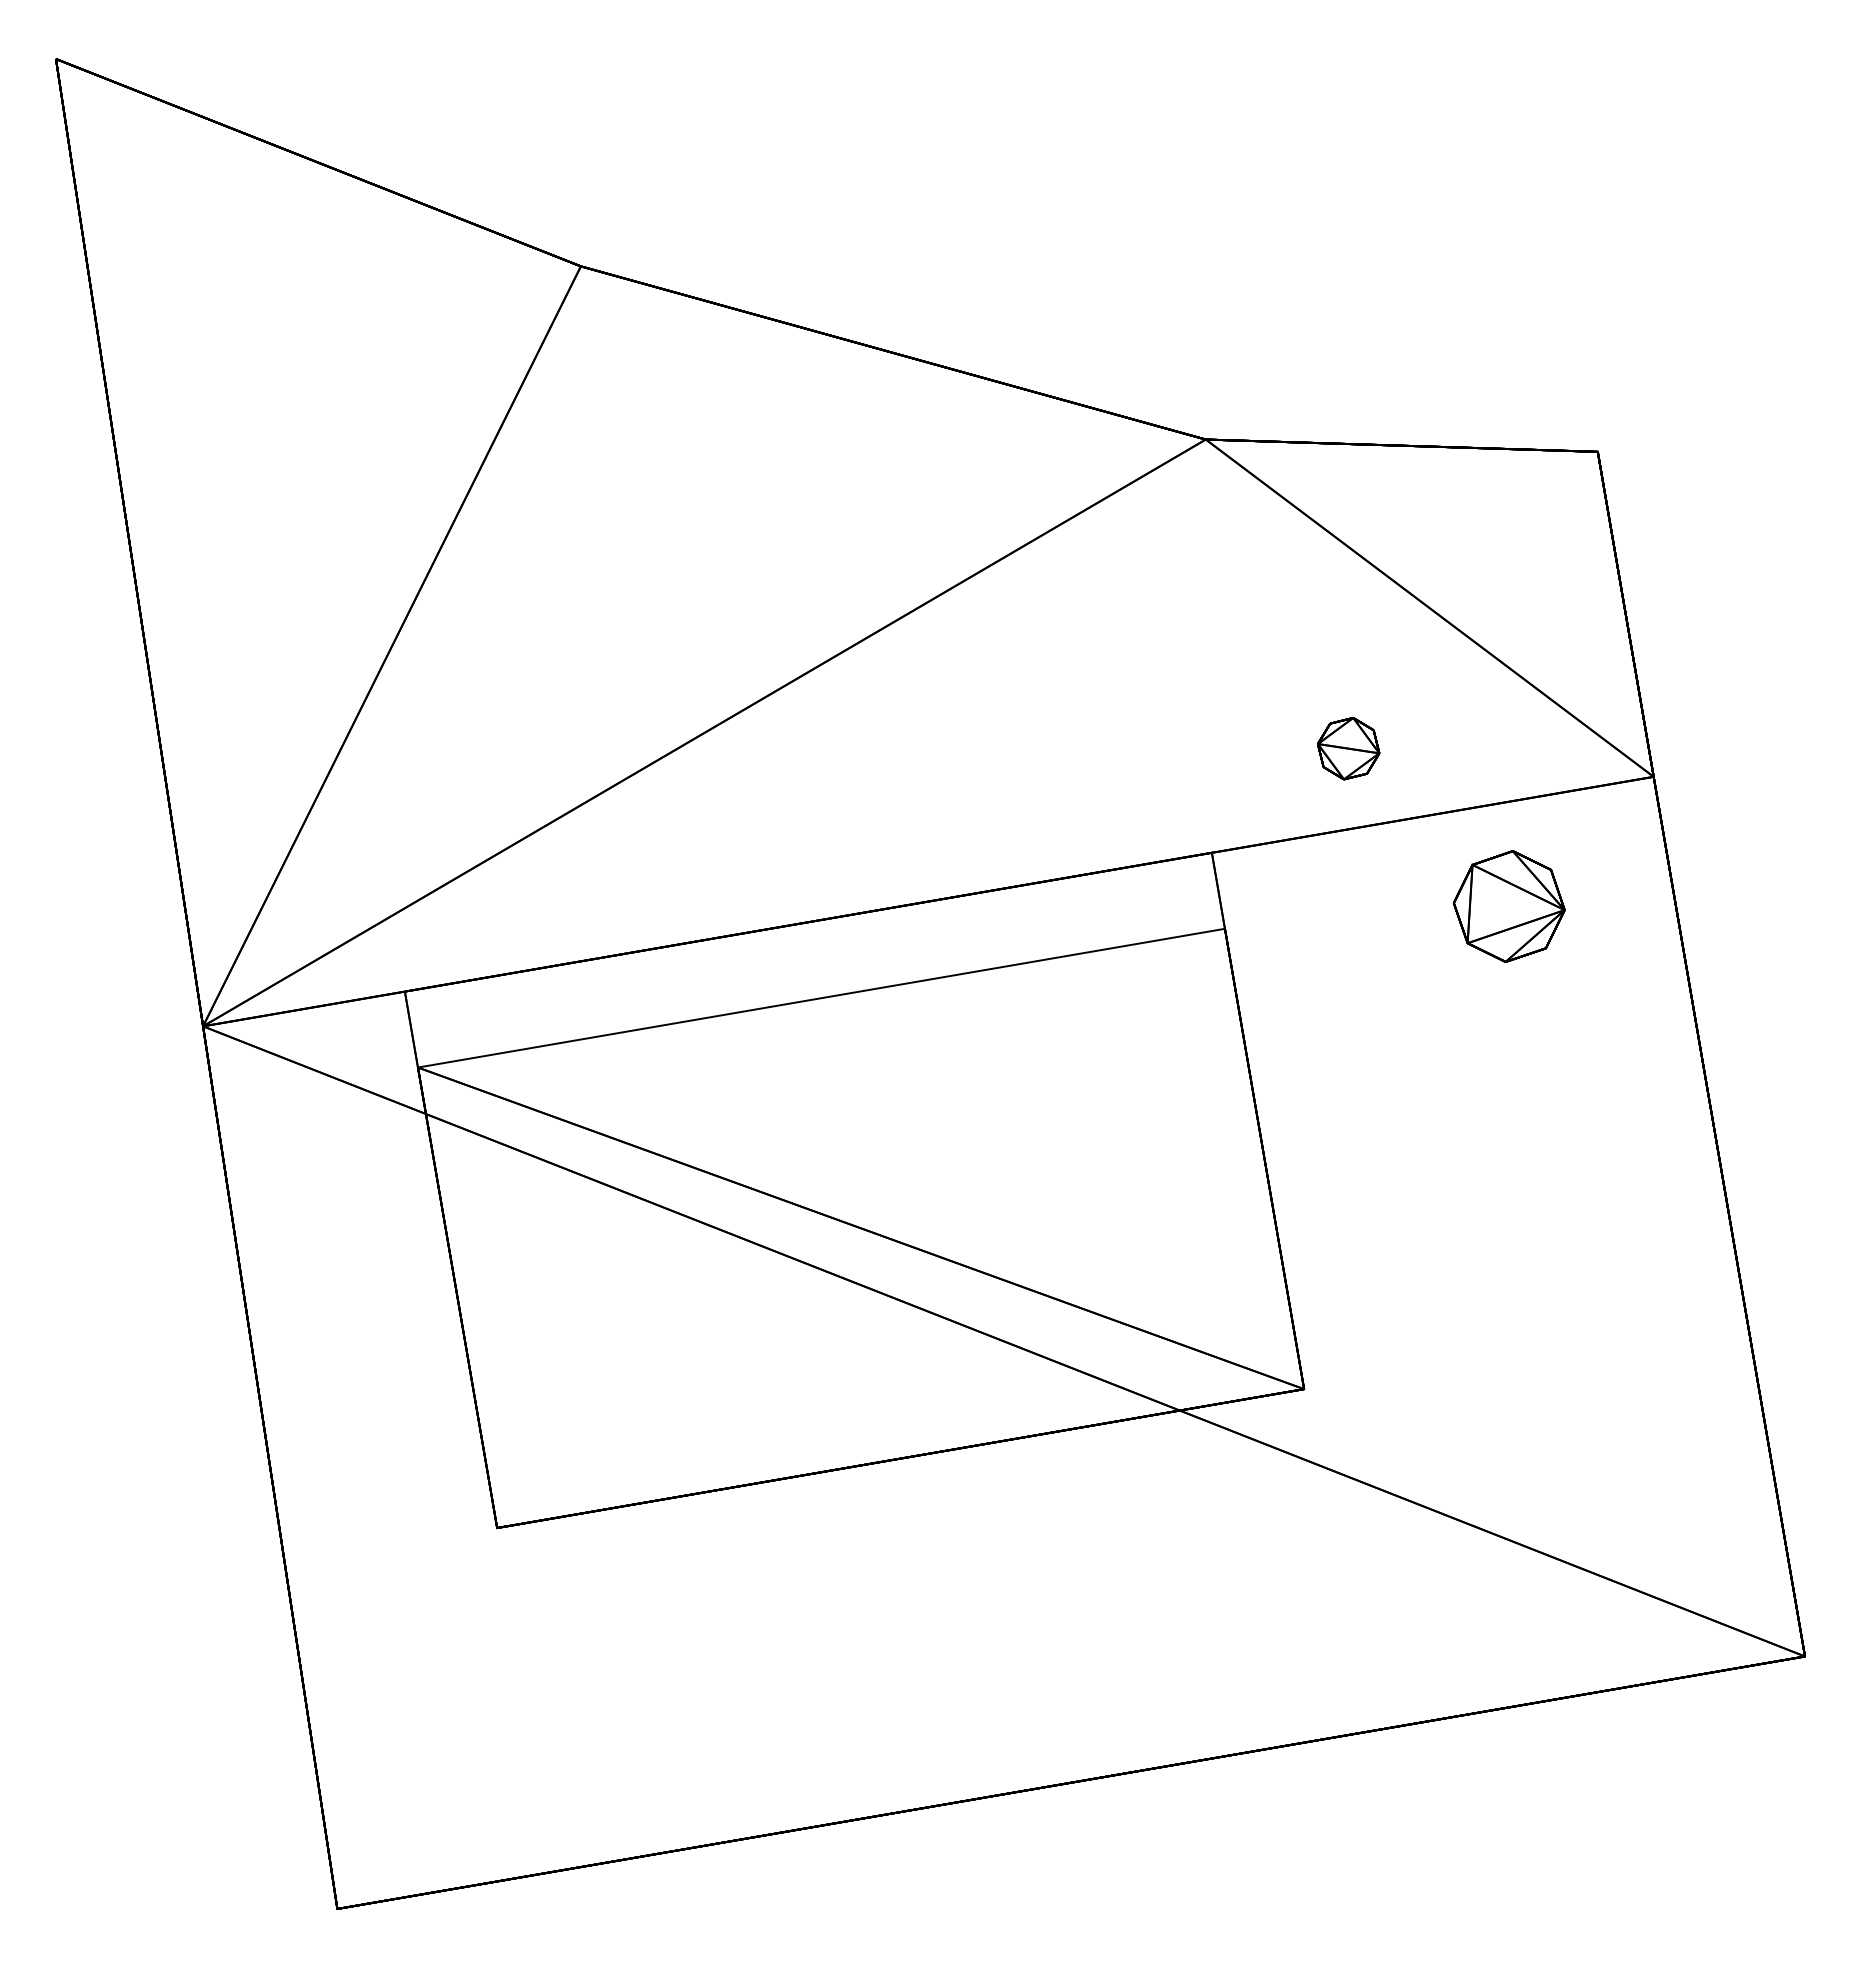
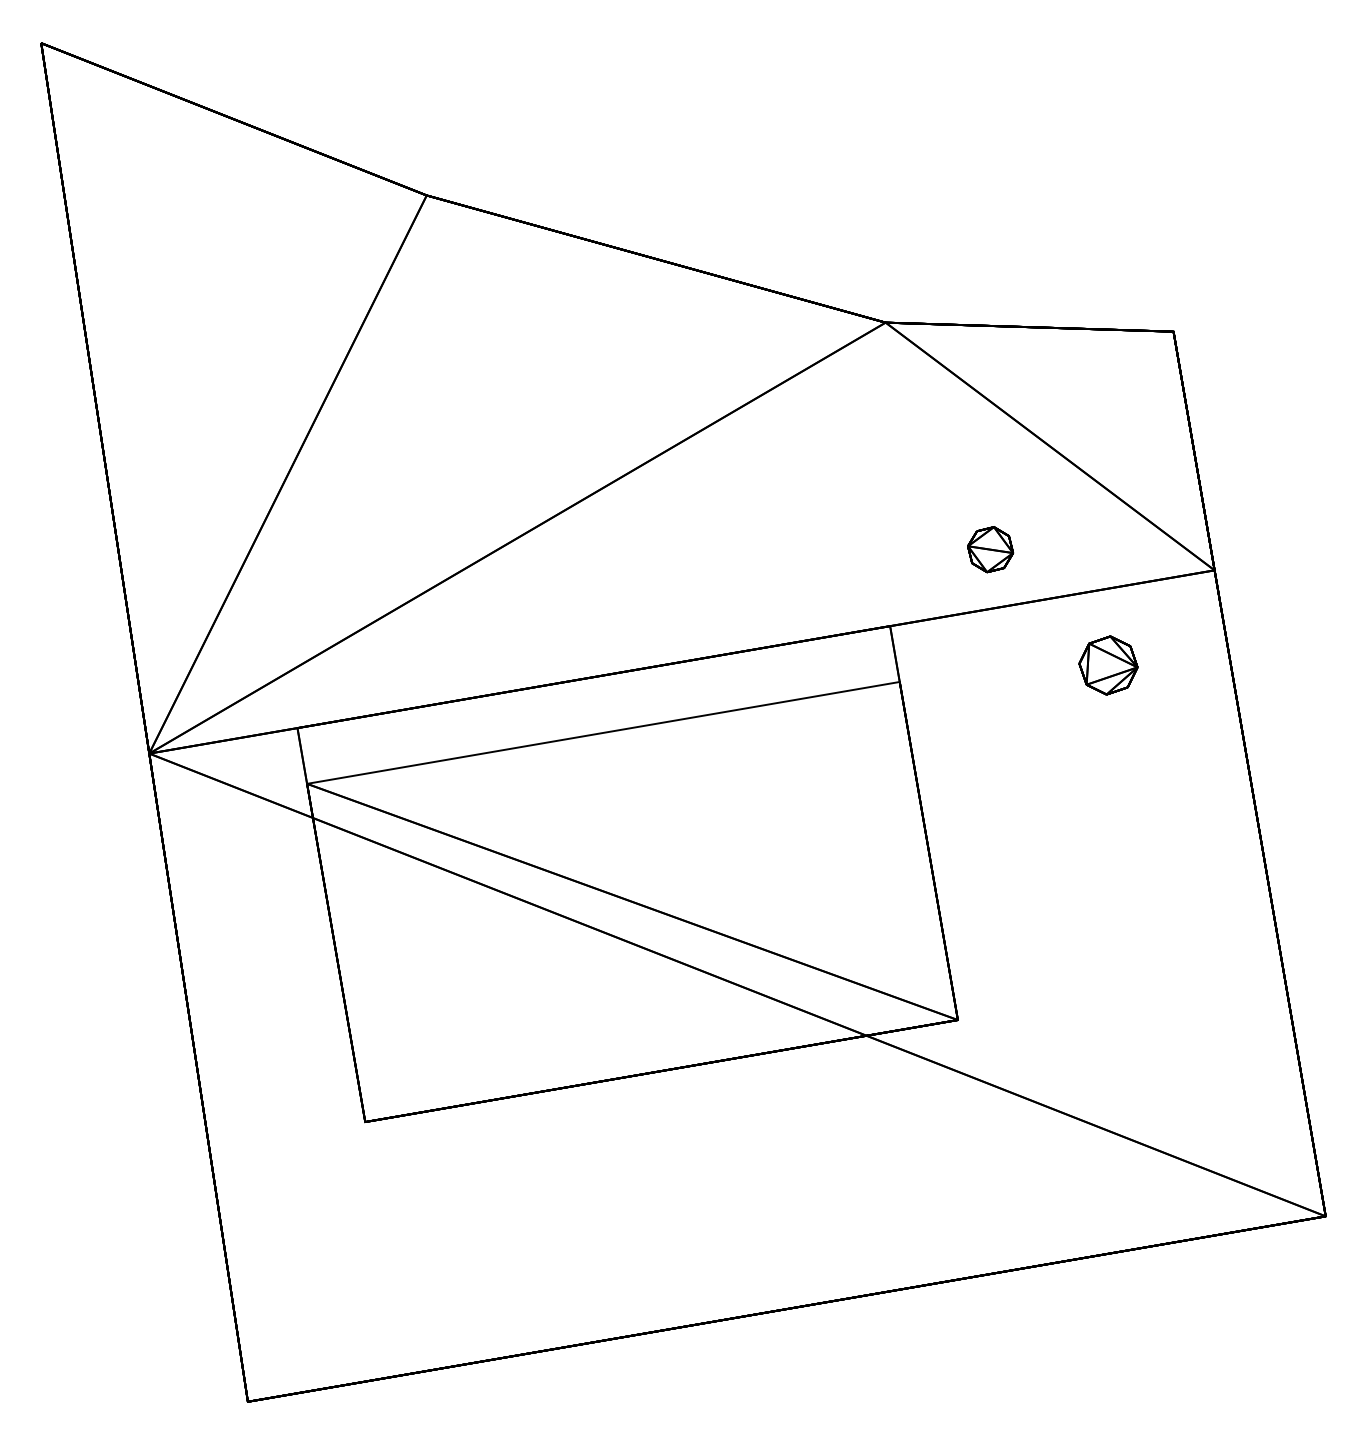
part: (1508, 905) -> (1107, 664), size x0.71

